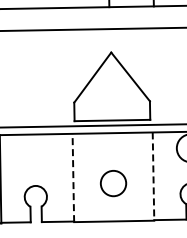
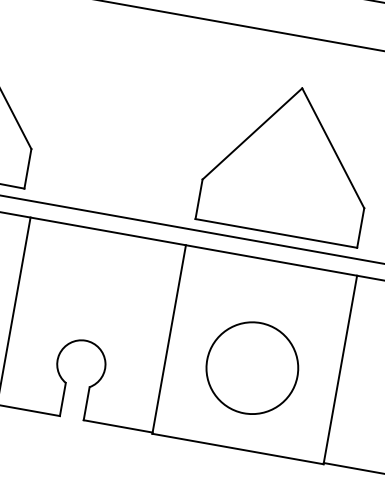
line: (73, 177) -> (169, 338), dashed -> solid
line: (153, 177) -> (339, 371), dashed -> solid
circle: (113, 183) -> (252, 368), size x1.67

